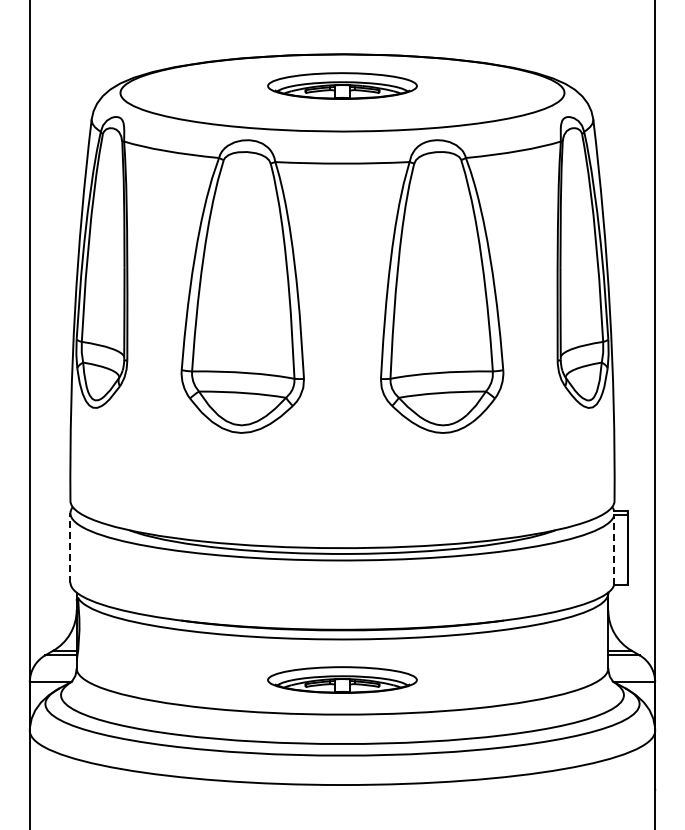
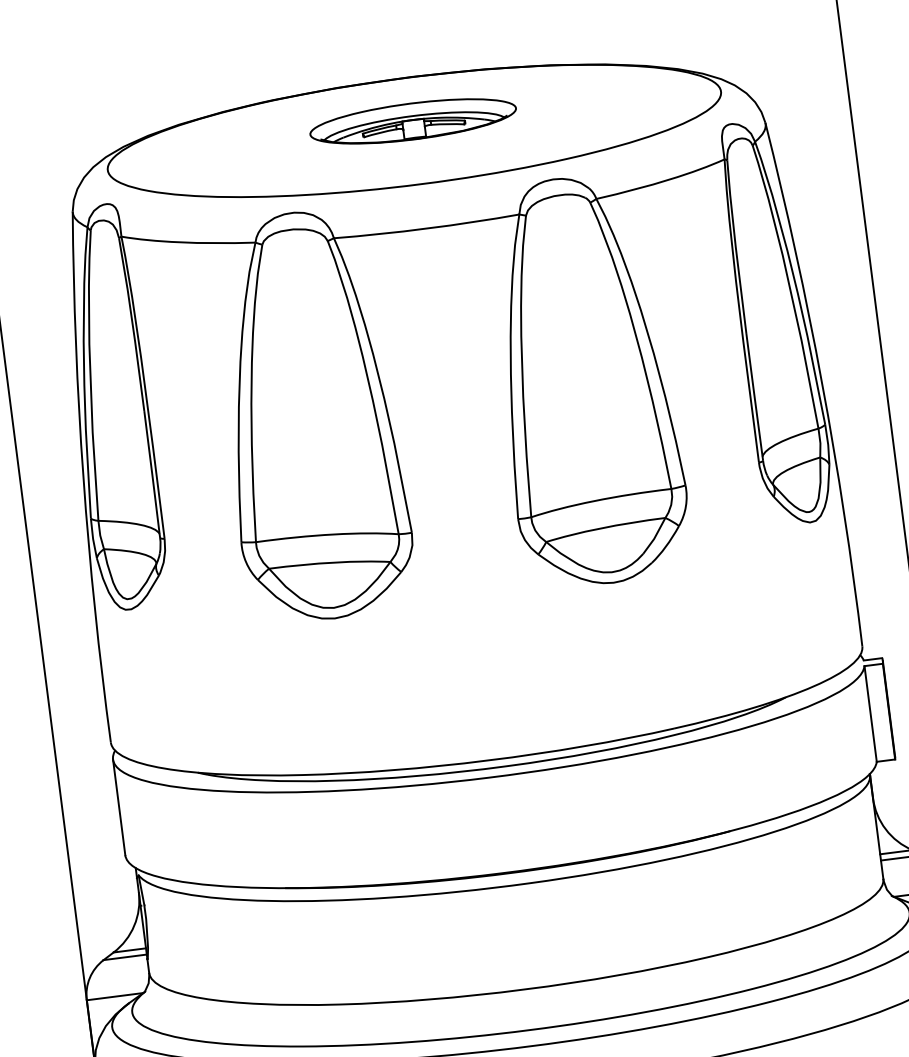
line: (70, 547) -> (119, 806), dashed -> solid
line: (614, 549) -> (870, 713), dashed -> solid
part: (342, 679) -> (518, 941), removed

